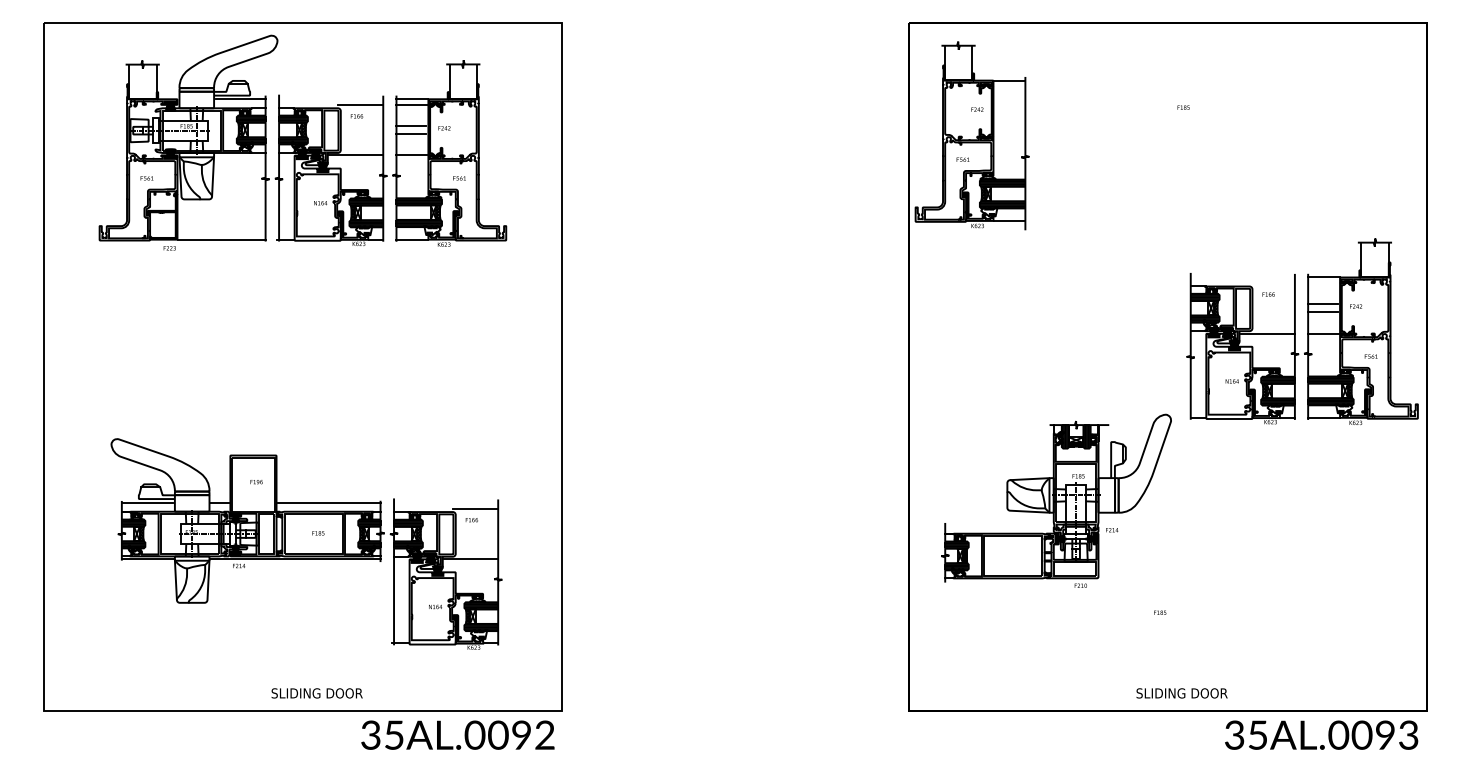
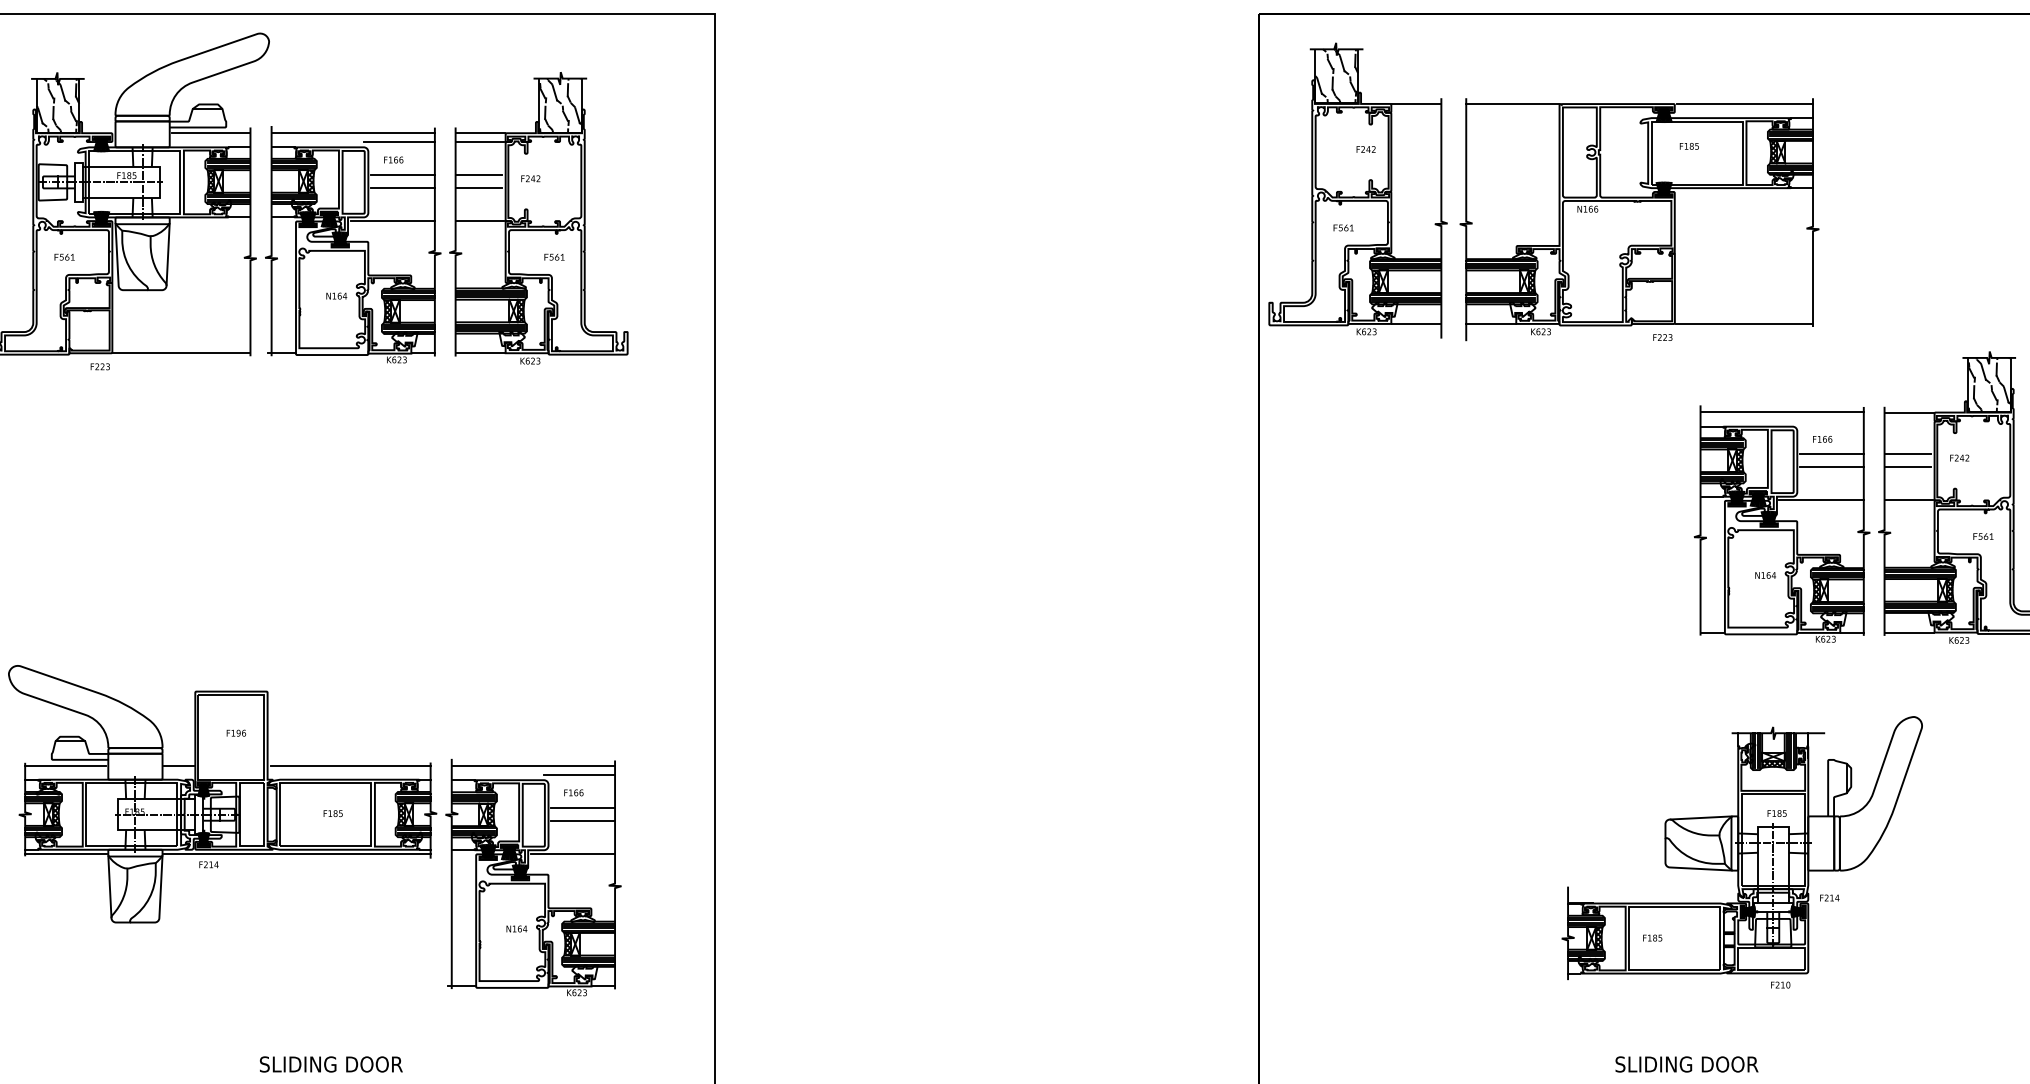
hatch: (958, 62) -> (1336, 75), added
hatch: (142, 81) -> (57, 105), added
hatch: (462, 81) -> (559, 105), added
line: (331, 99) -> (353, 133), added
line: (362, 125) -> (402, 174), added
line: (362, 134) -> (402, 188), added
part: (1151, 154) -> (1639, 219), added
hatch: (1374, 259) -> (1988, 384), added
line: (1242, 277) -> (1781, 412), added
line: (1274, 303) -> (1831, 453), added
line: (1274, 312) -> (1831, 467), added
part: (1056, 500) -> (1742, 851), moved
line: (446, 502) -> (534, 765), added
line: (477, 529) -> (582, 807), added
line: (477, 537) -> (582, 820), added

